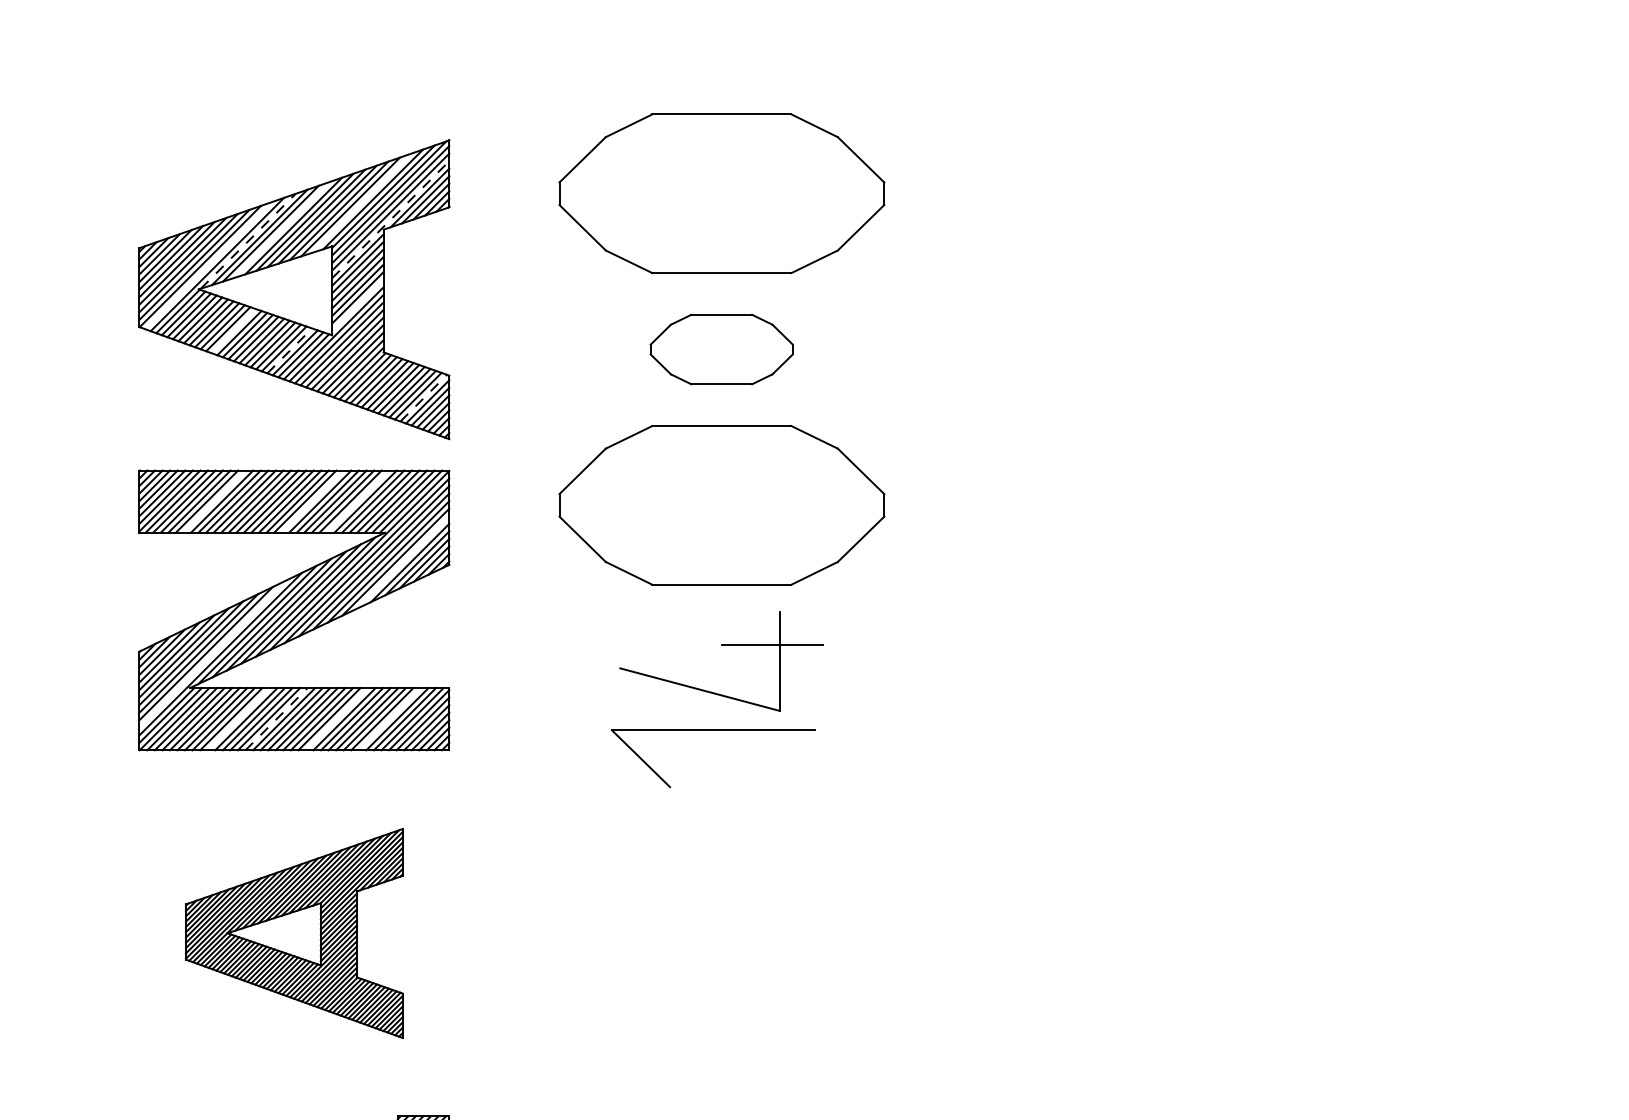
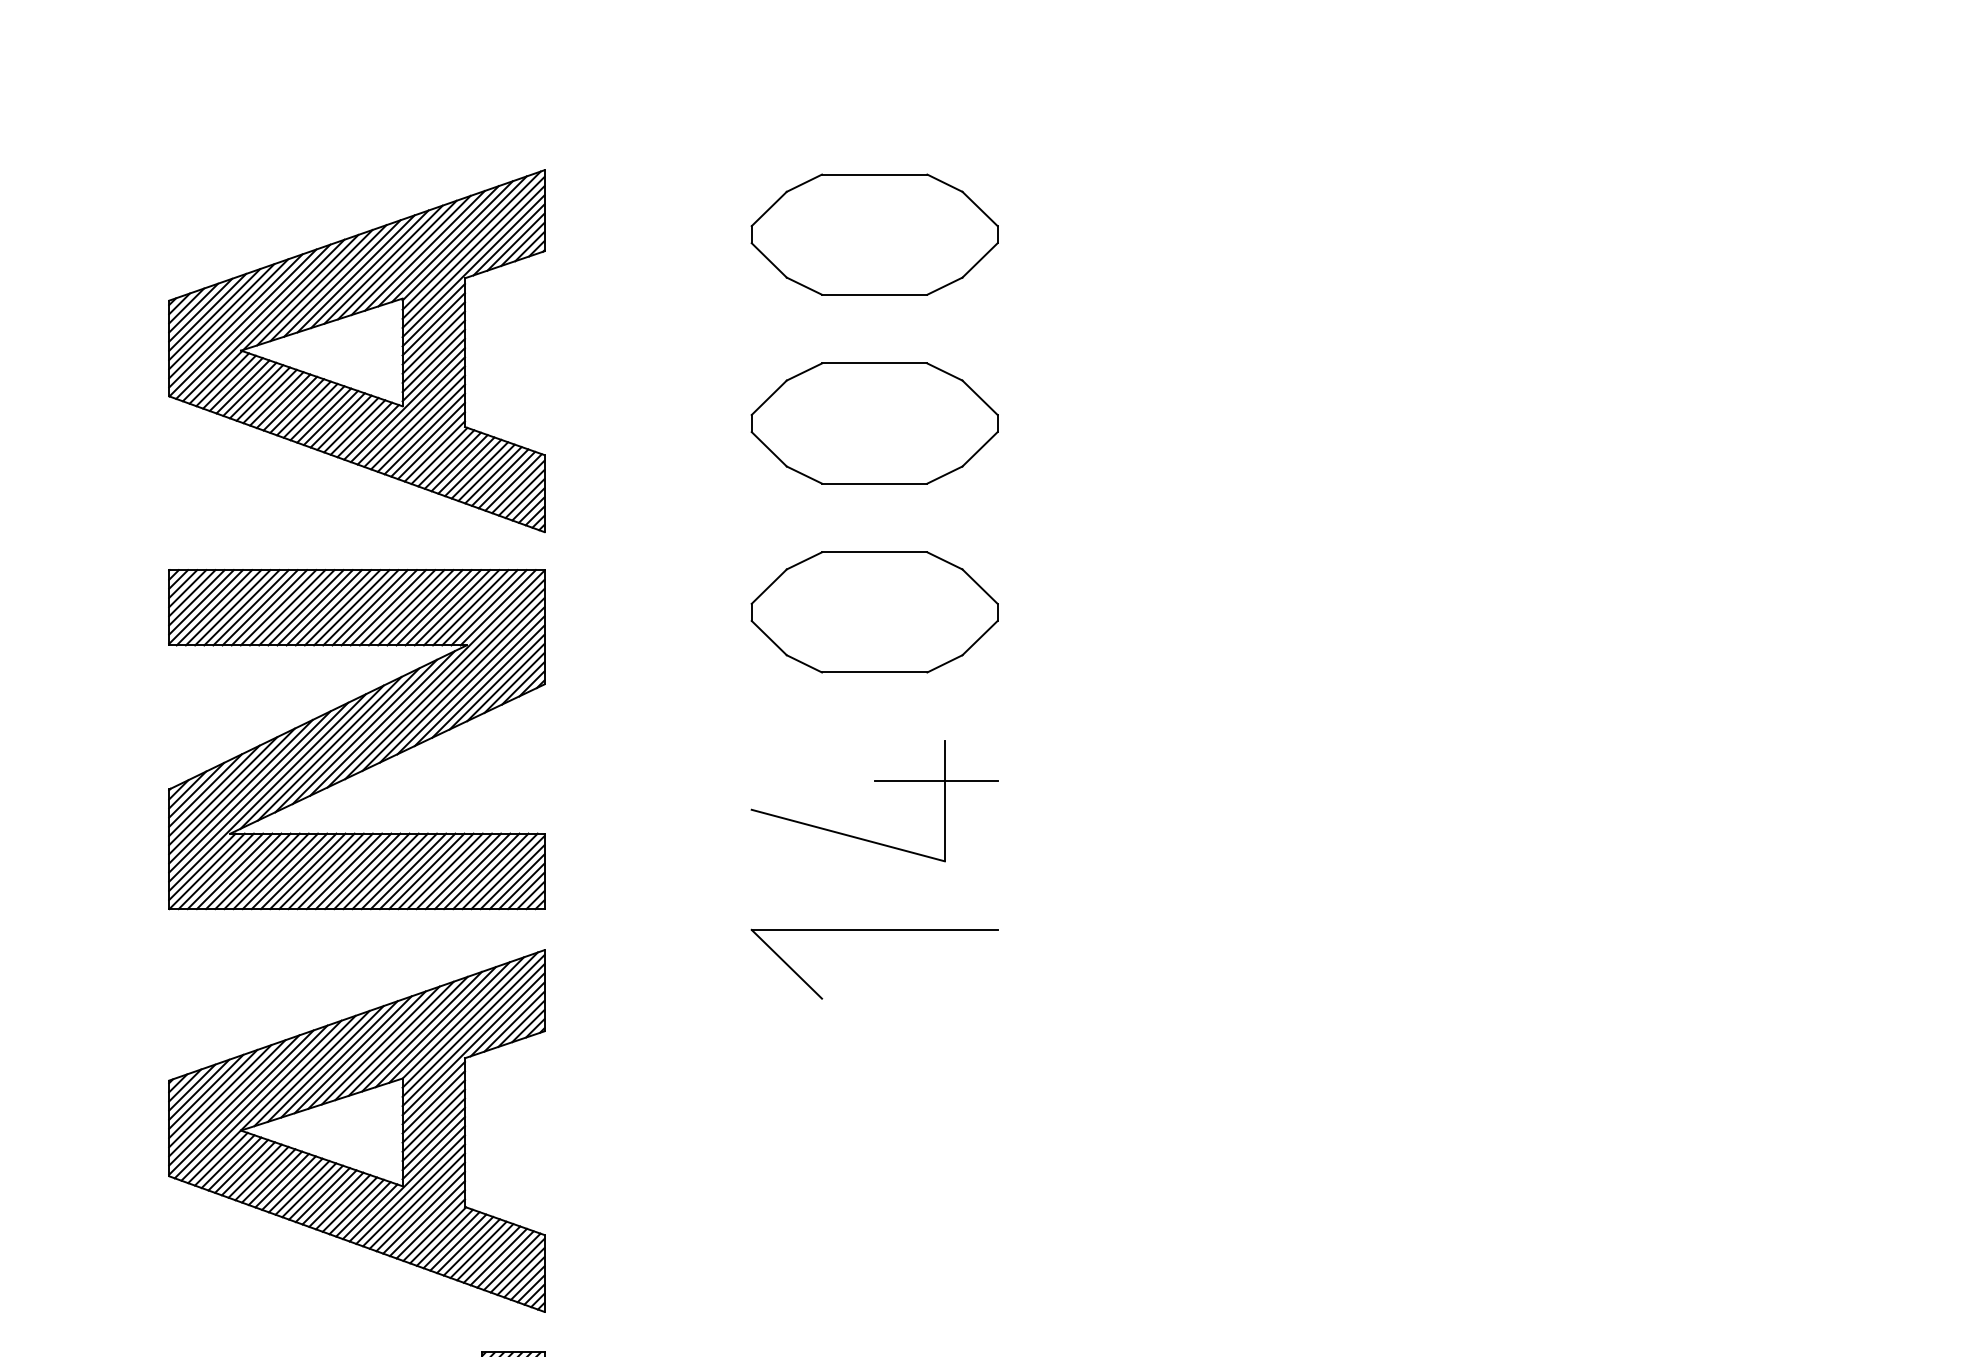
part: (721, 193) -> (874, 234), size x0.62
line: (361, 203) -> (438, 246), added
line: (390, 219) -> (473, 265), dashed -> solid
line: (282, 229) -> (342, 278), added
line: (248, 240) -> (301, 291), dashed -> solid
line: (209, 265) -> (253, 321), added
line: (357, 304) -> (433, 369), added
line: (233, 331) -> (283, 401), added
part: (721, 349) -> (874, 423), size x1.43
line: (289, 350) -> (351, 424), dashed -> solid
line: (423, 398) -> (513, 482), dashed -> solid
line: (214, 501) -> (259, 607), added
line: (312, 501) -> (378, 607), added
line: (357, 501) -> (433, 607), added
part: (721, 505) -> (874, 612), size x0.62
line: (403, 562) -> (488, 681), added
line: (213, 653) -> (258, 791), added
line: (238, 719) -> (289, 871), added
line: (276, 719) -> (335, 871), dashed -> solid
line: (337, 719) -> (408, 871), added
line: (389, 719) -> (472, 871), added
part: (713, 730) -> (874, 930), moved
part: (294, 933) -> (356, 1130), size x1.43

